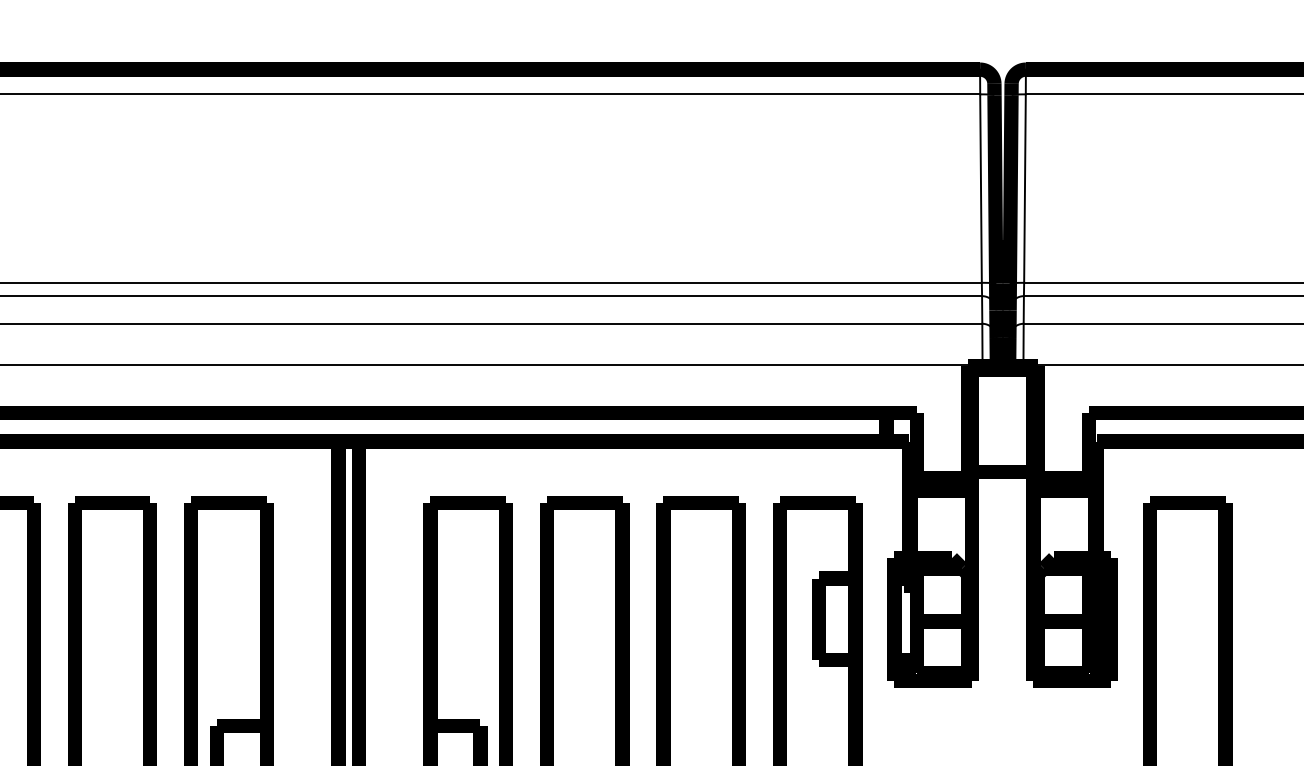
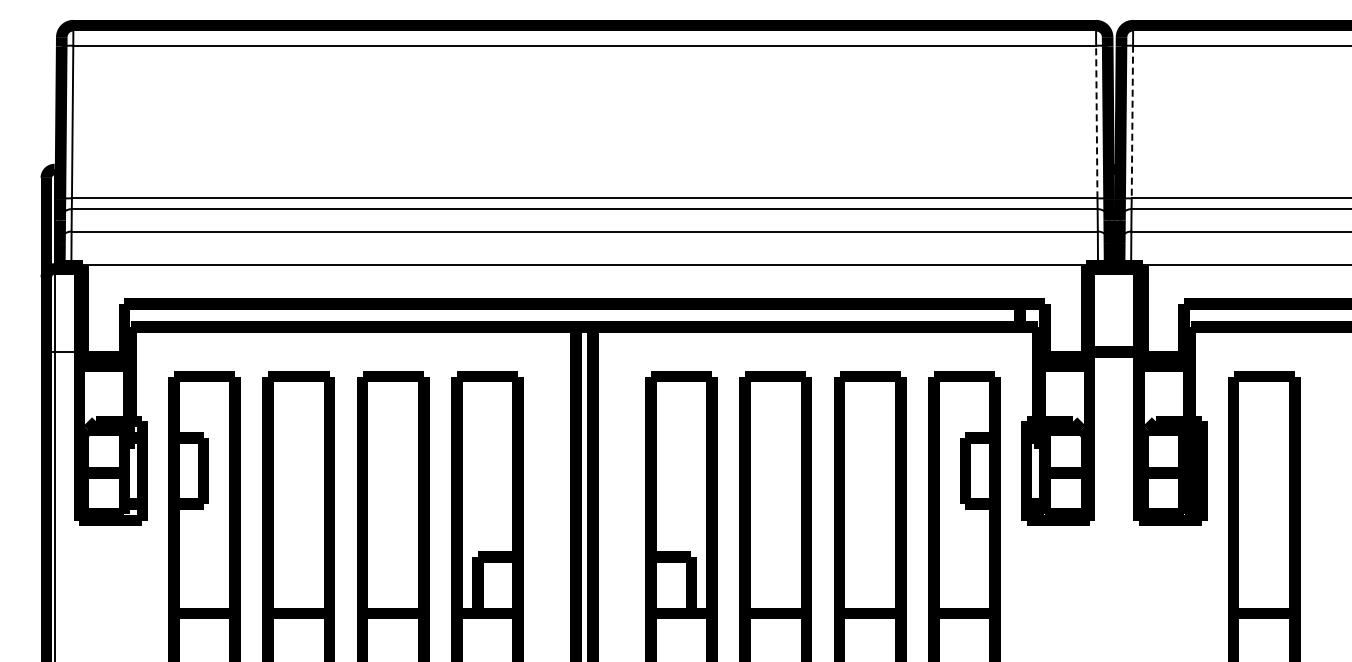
line: (980, 187) -> (1096, 121), solid -> dashed
line: (1025, 189) -> (1132, 122), solid -> dashed

